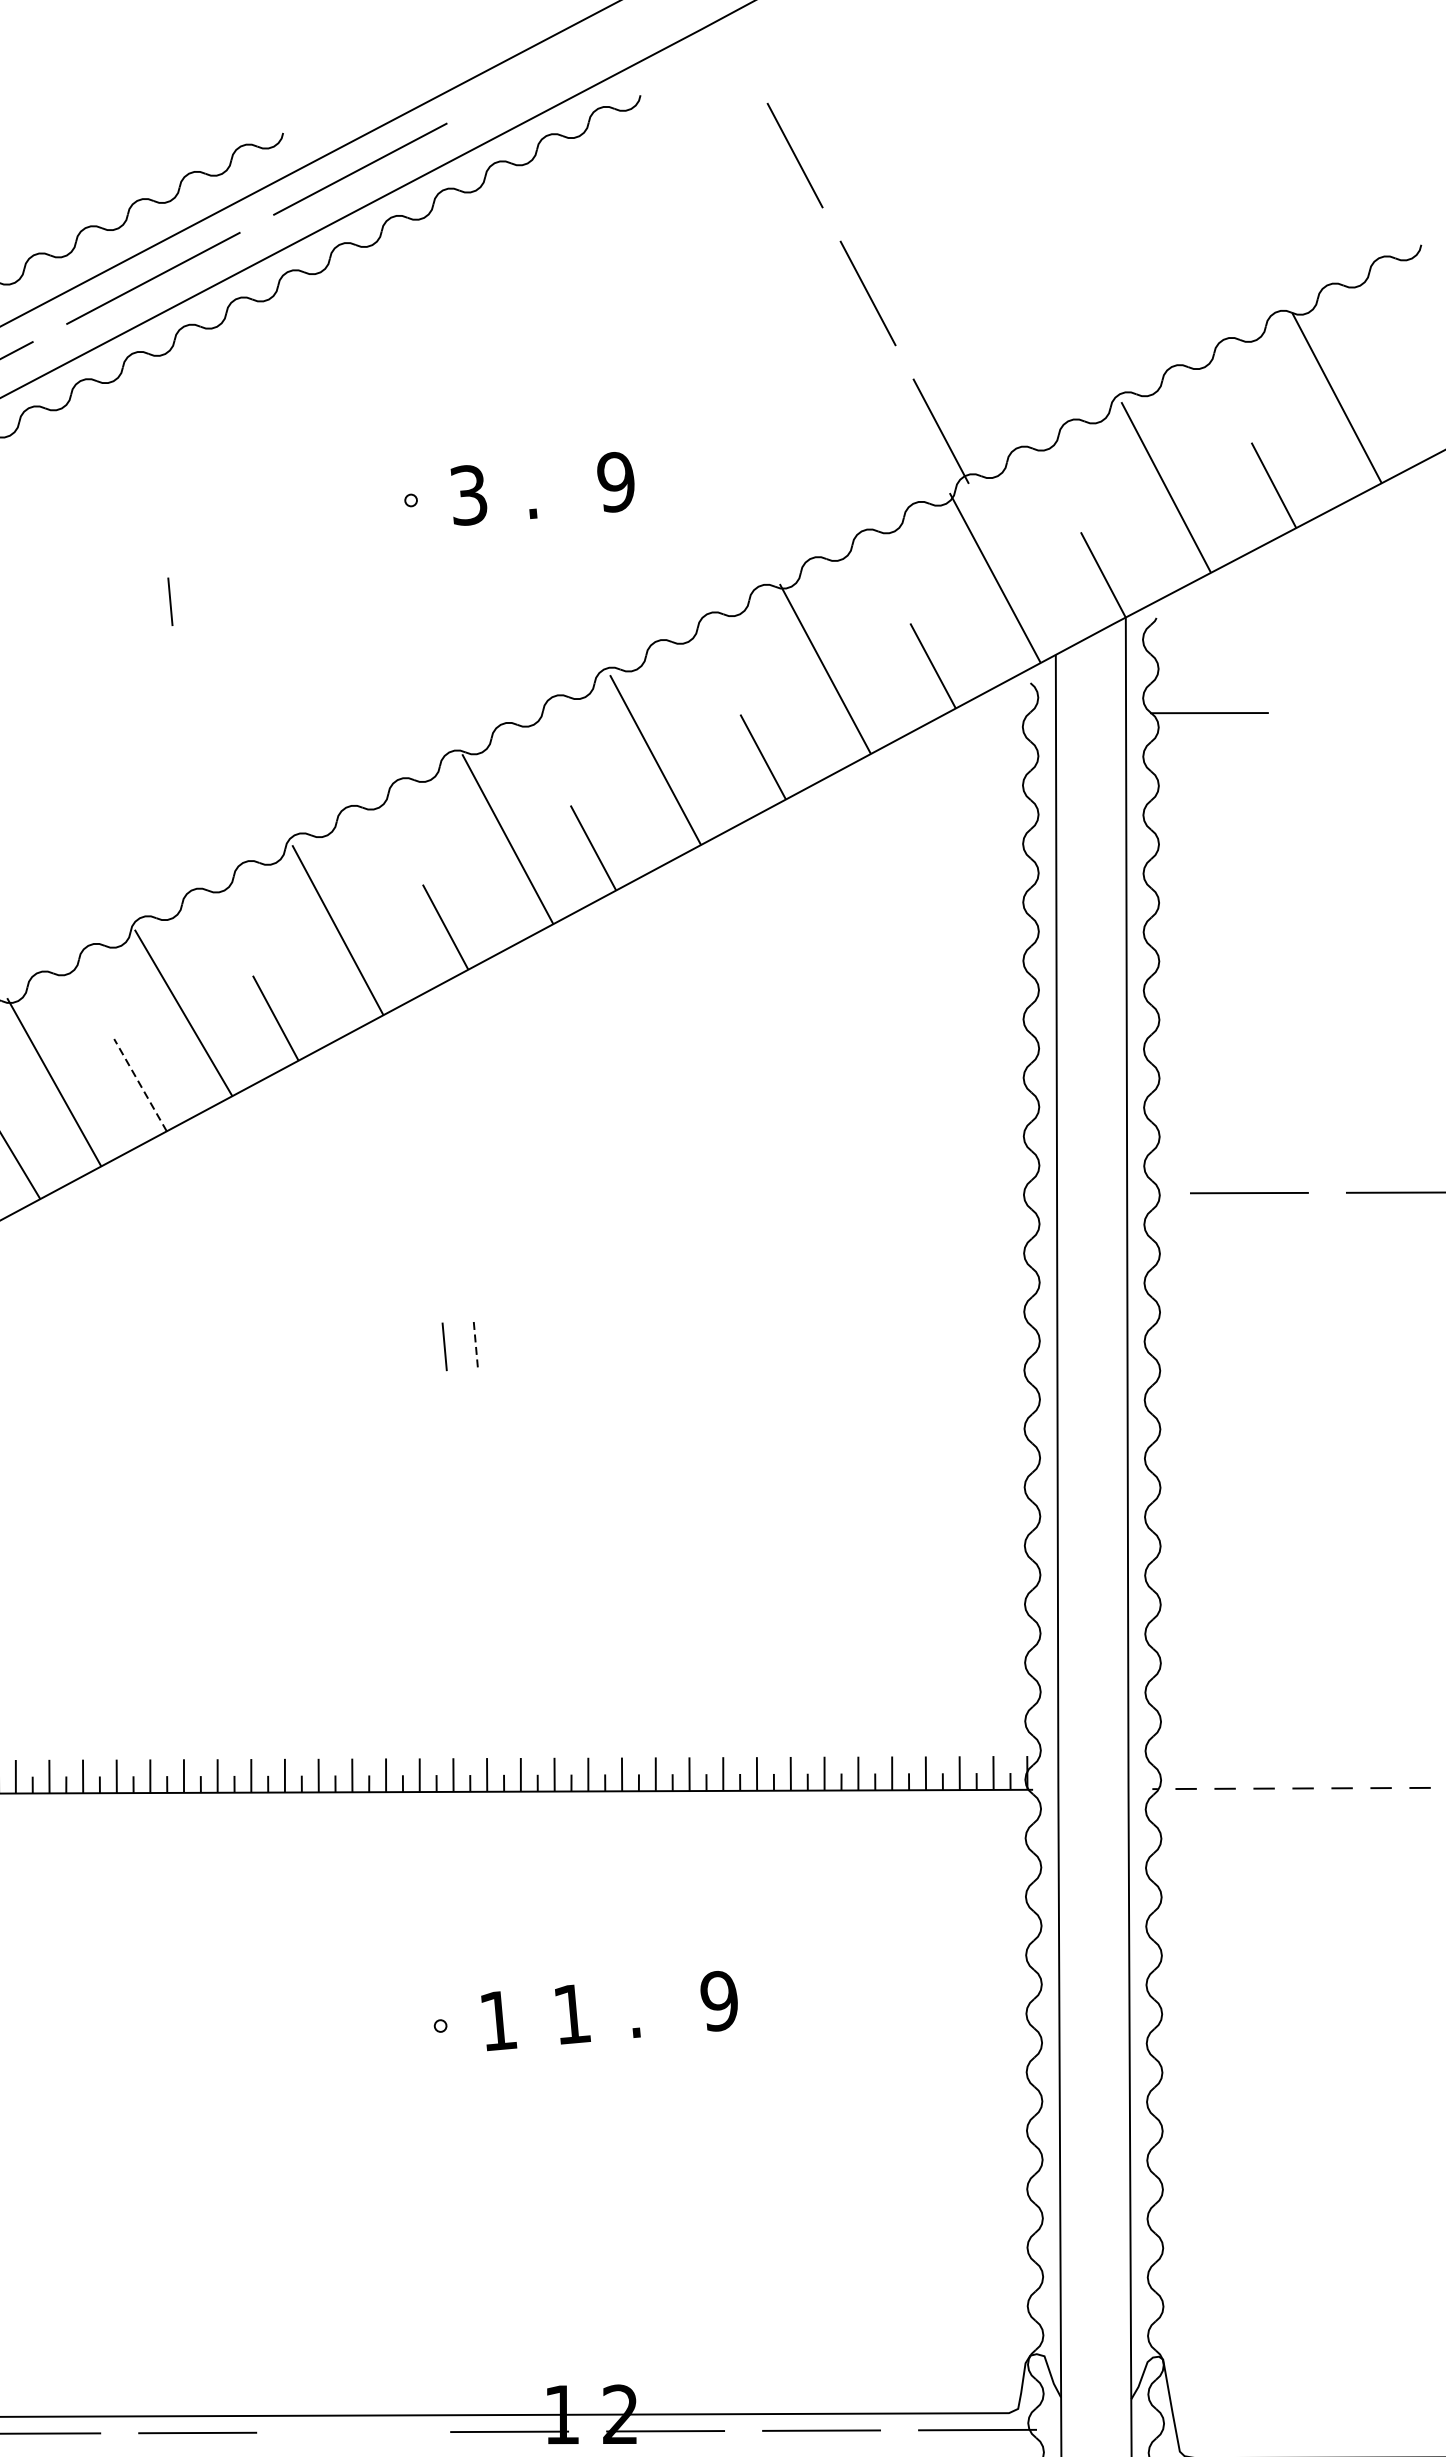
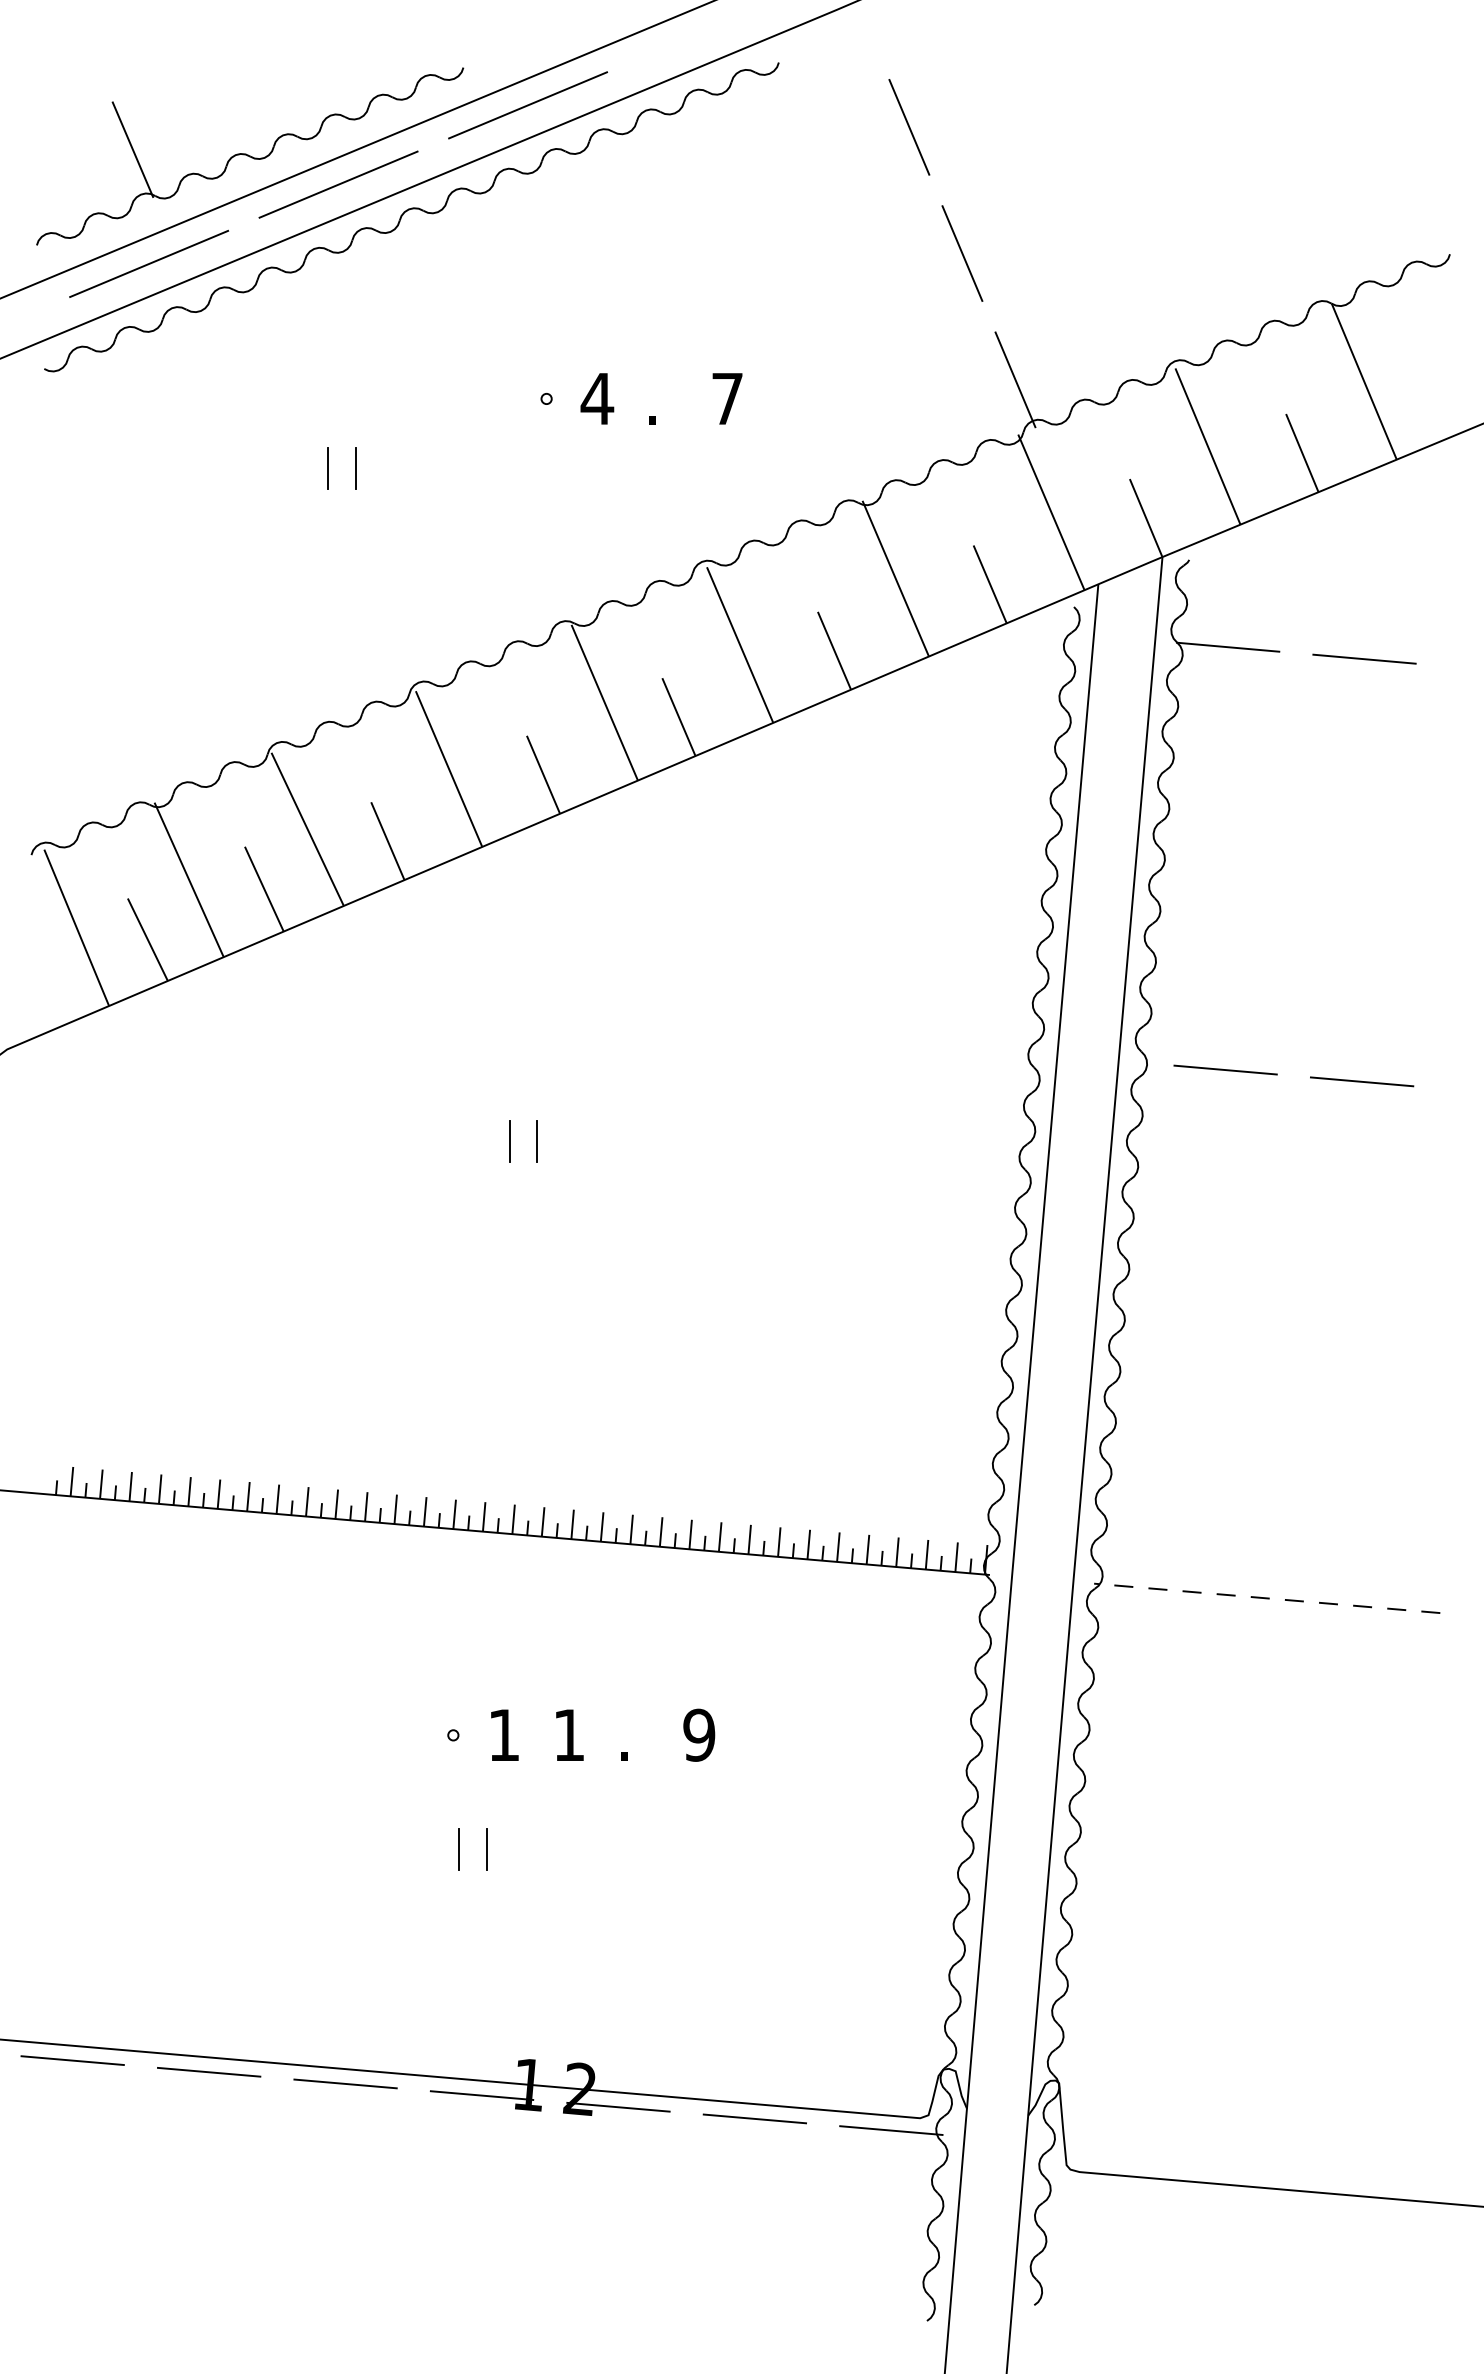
text: (616, 481) -> (727, 398), 9 -> 7
text: (468, 494) -> (597, 398), 3 -> 4
line: (201, 598) -> (355, 468), added
line: (1365, 712) -> (1364, 658), added
line: (140, 1085) -> (264, 889), dashed -> solid
line: (475, 1343) -> (537, 1141), dashed -> solid
line: (489, 2151) -> (486, 1848), added
line: (459, 2153) -> (459, 1848), added
line: (353, 2431) -> (345, 2083), added

